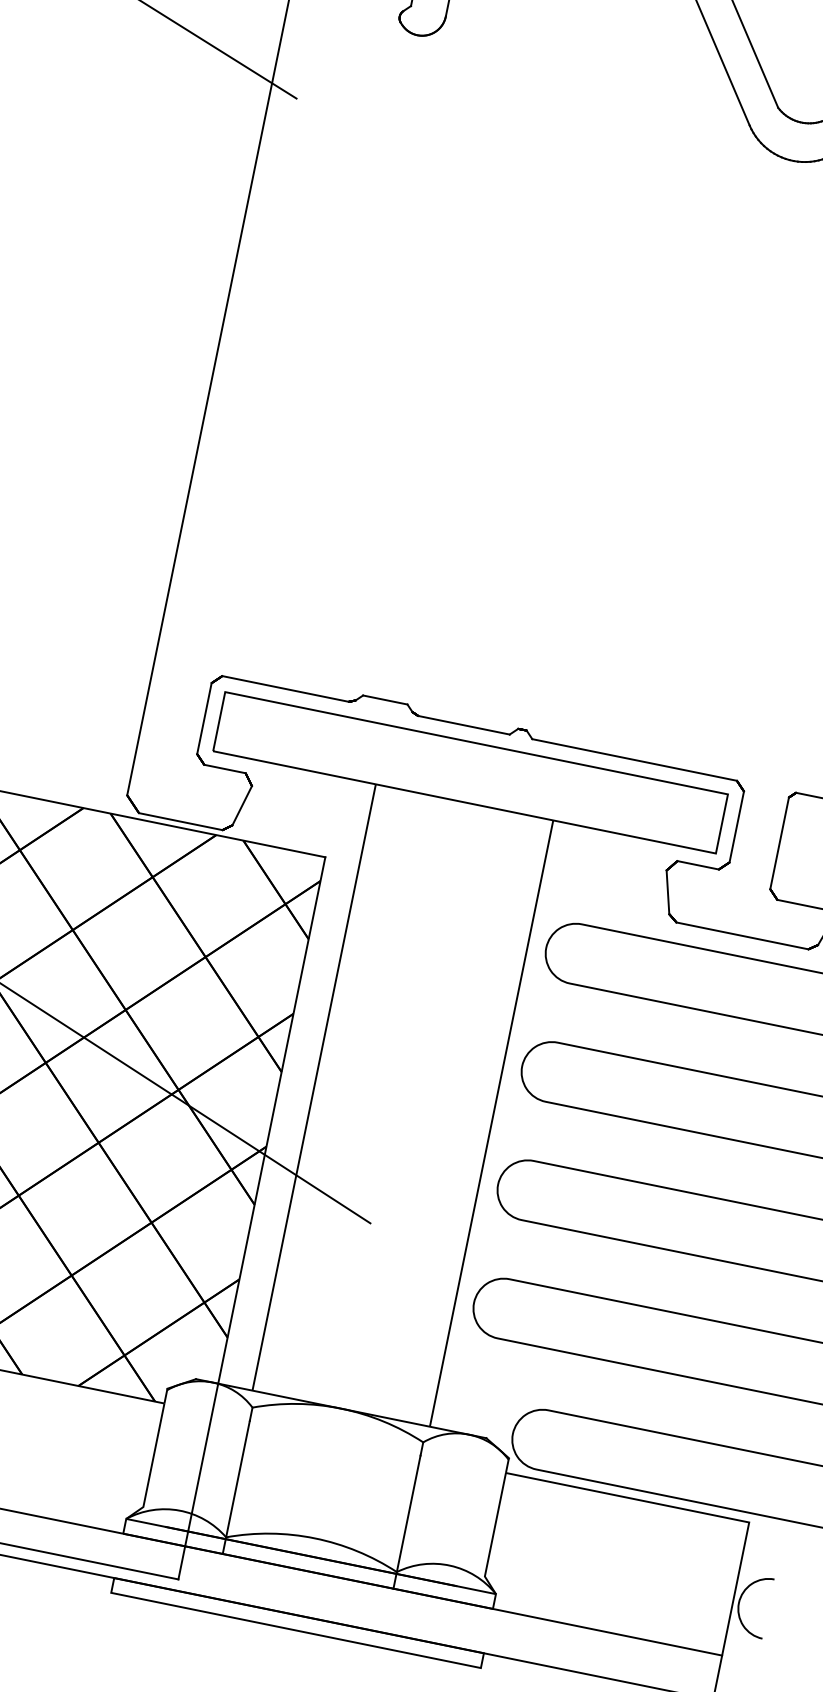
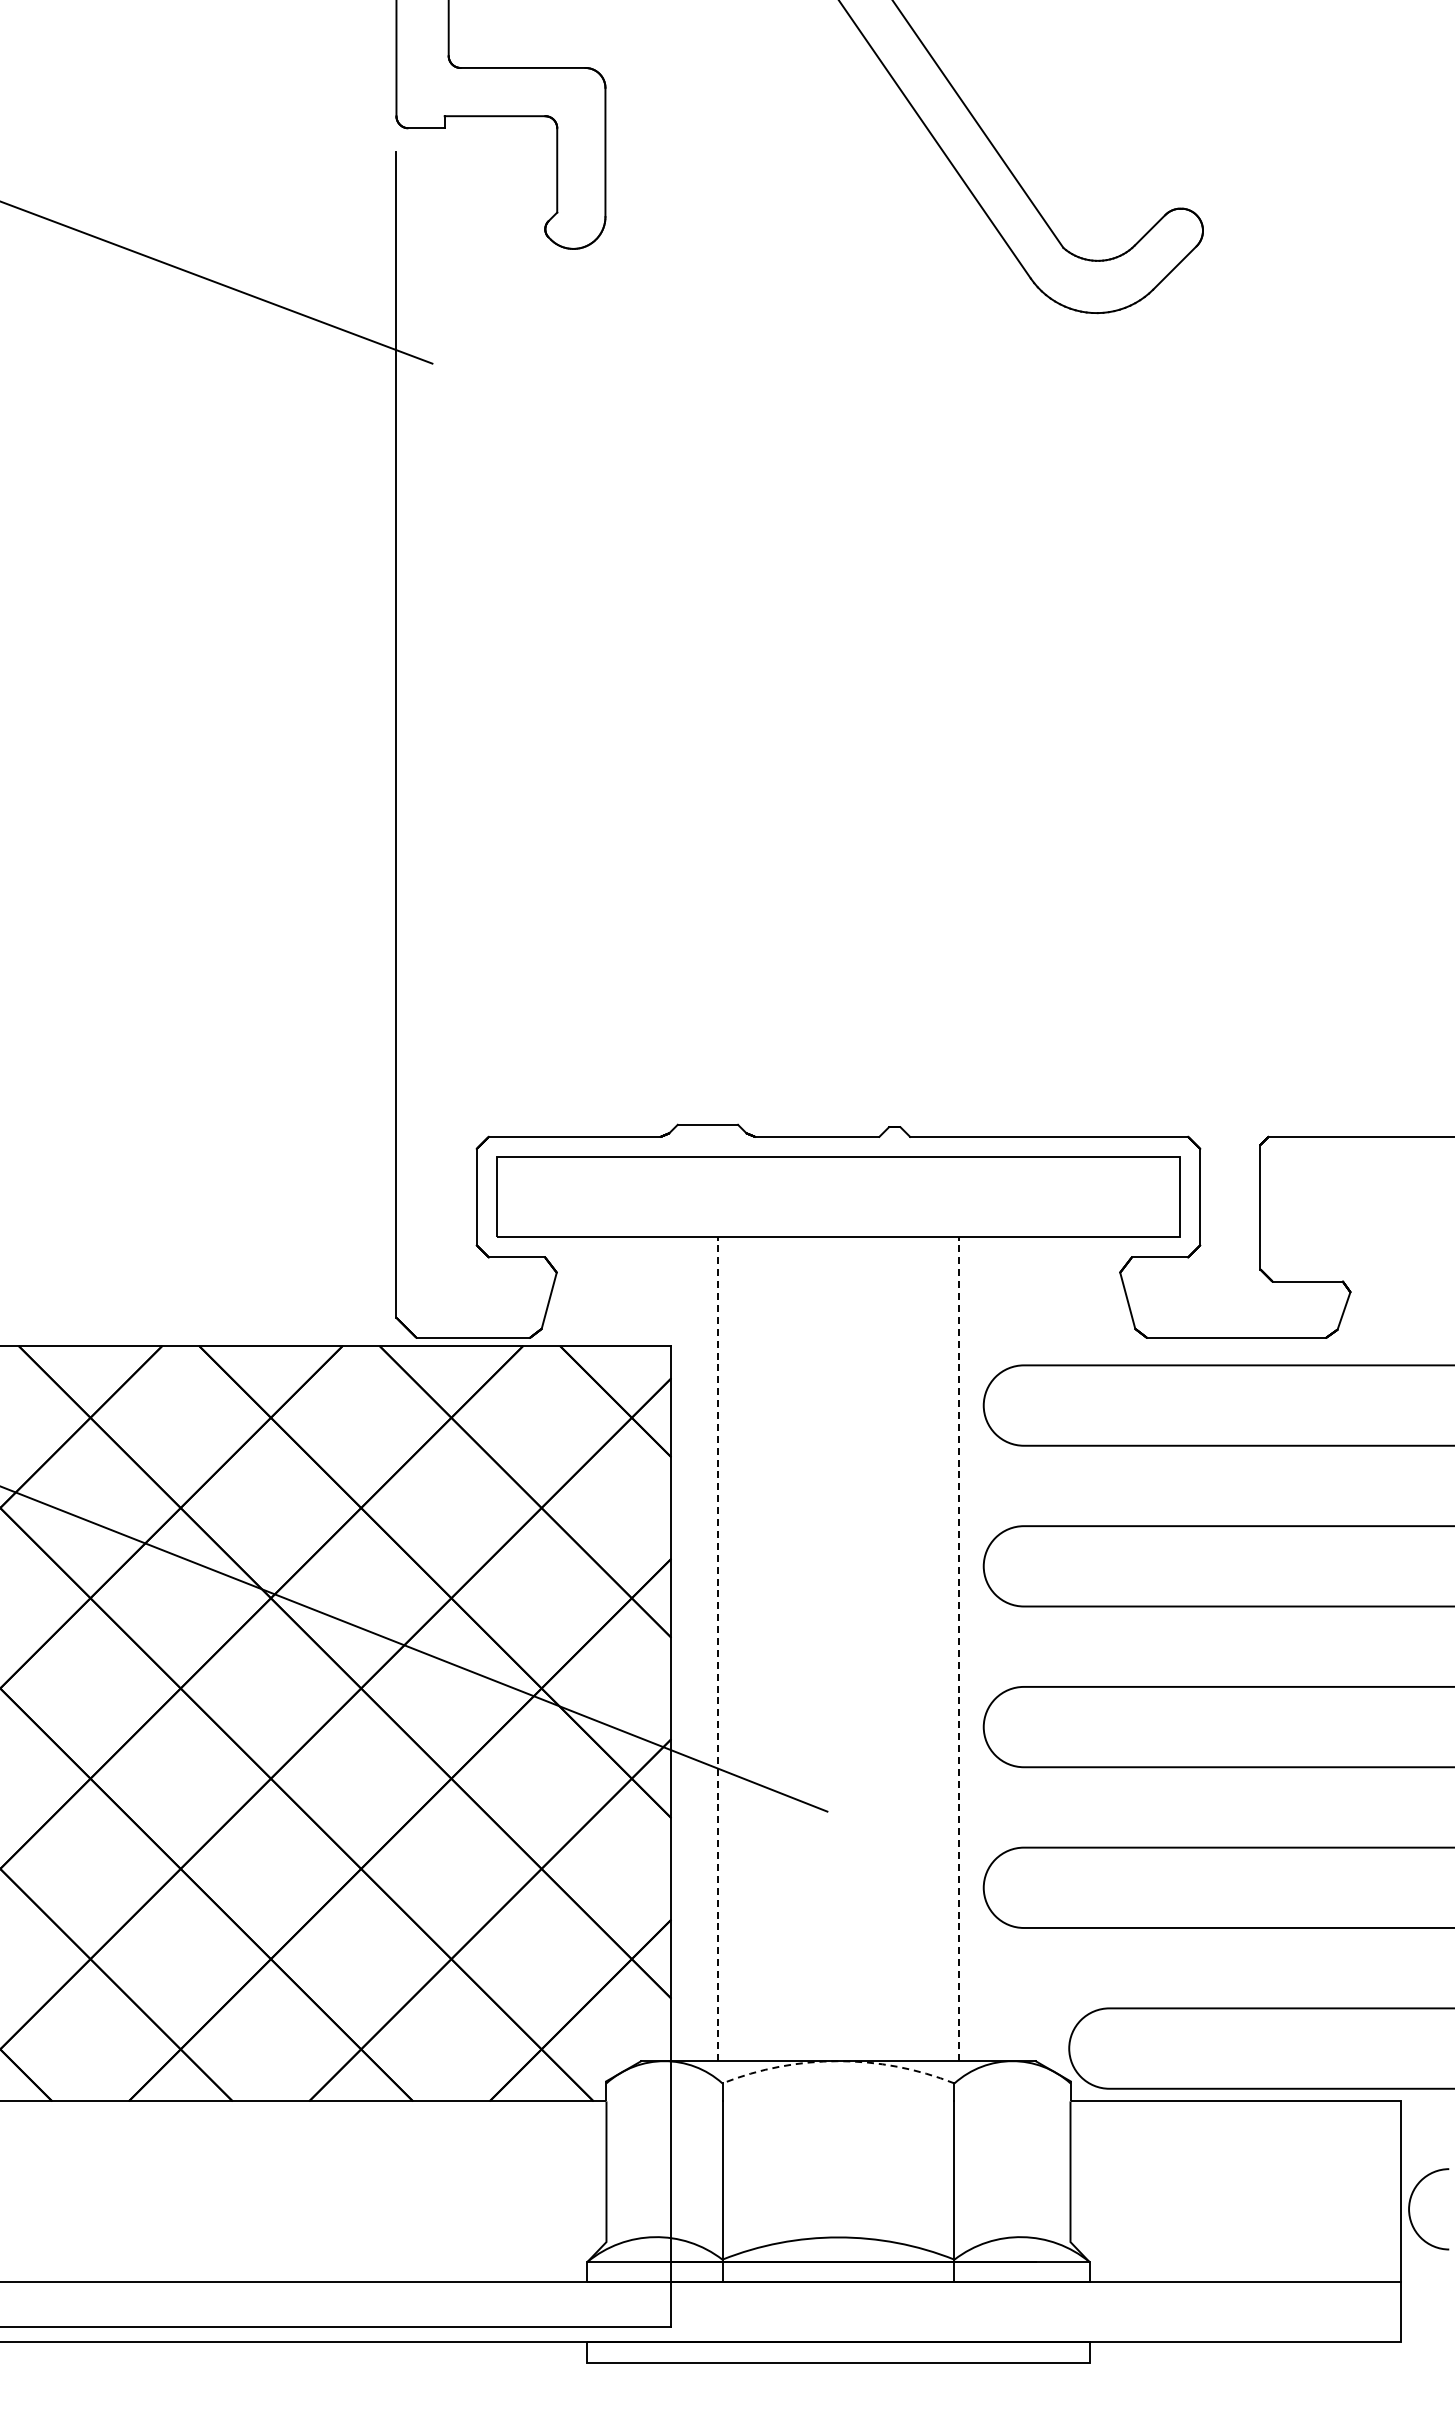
line: (313, 1087) -> (717, 1649), solid -> dashed
line: (491, 1123) -> (959, 1649), solid -> dashed
arc: (341, 1408) -> (838, 2061), solid -> dashed

